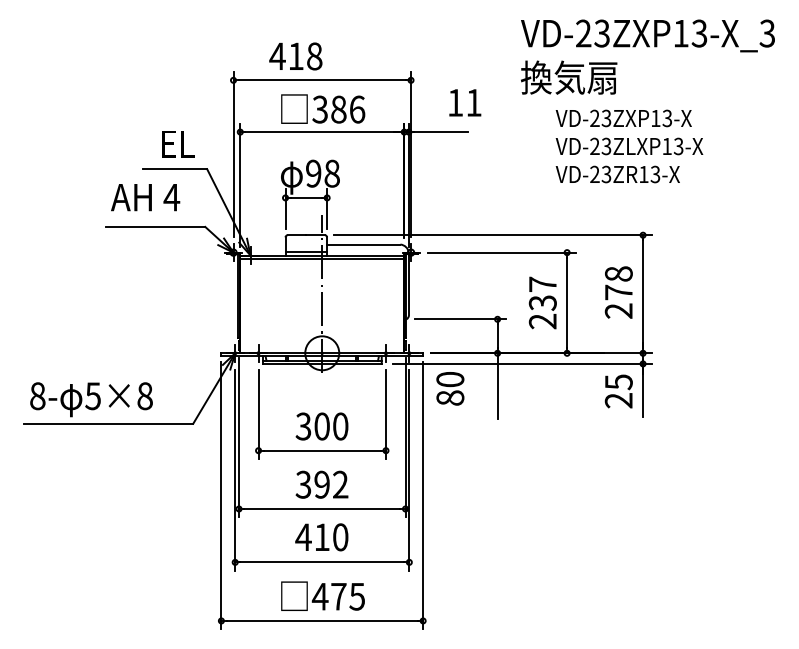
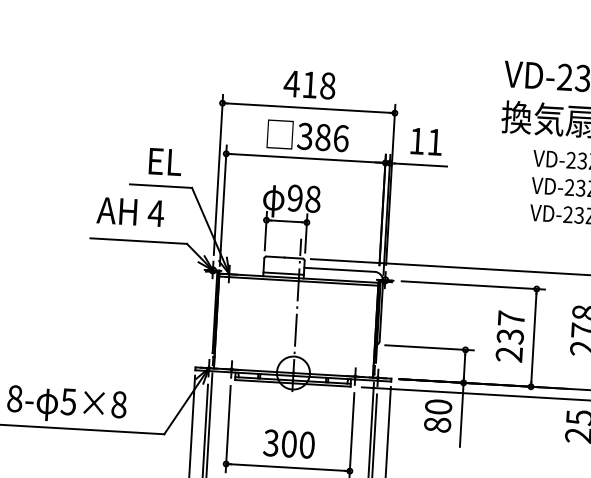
text: (295, 56) -> (309, 84), moved
text: (465, 102) -> (426, 141), moved
text: (450, 388) -> (438, 415), moved

